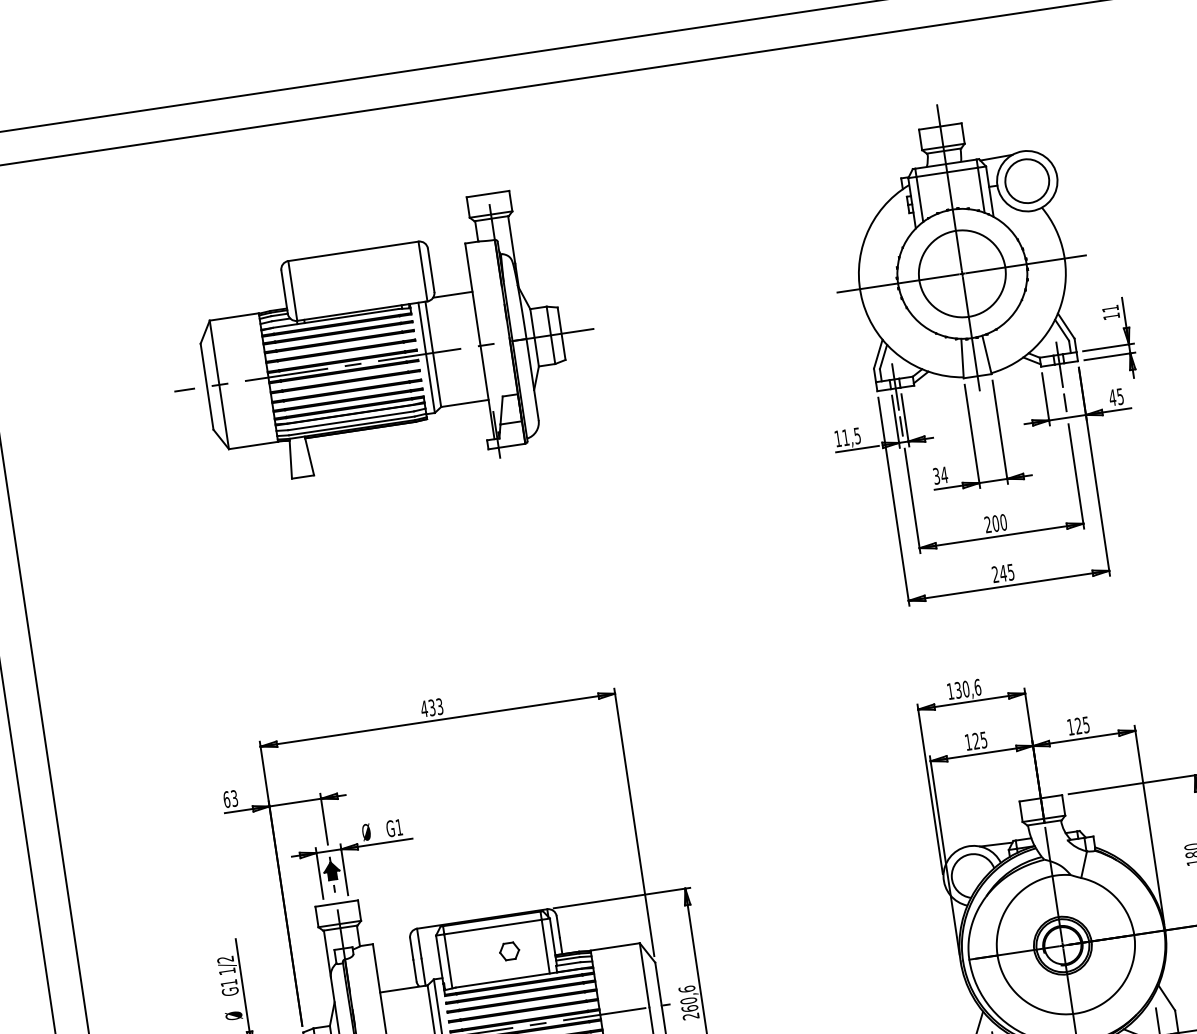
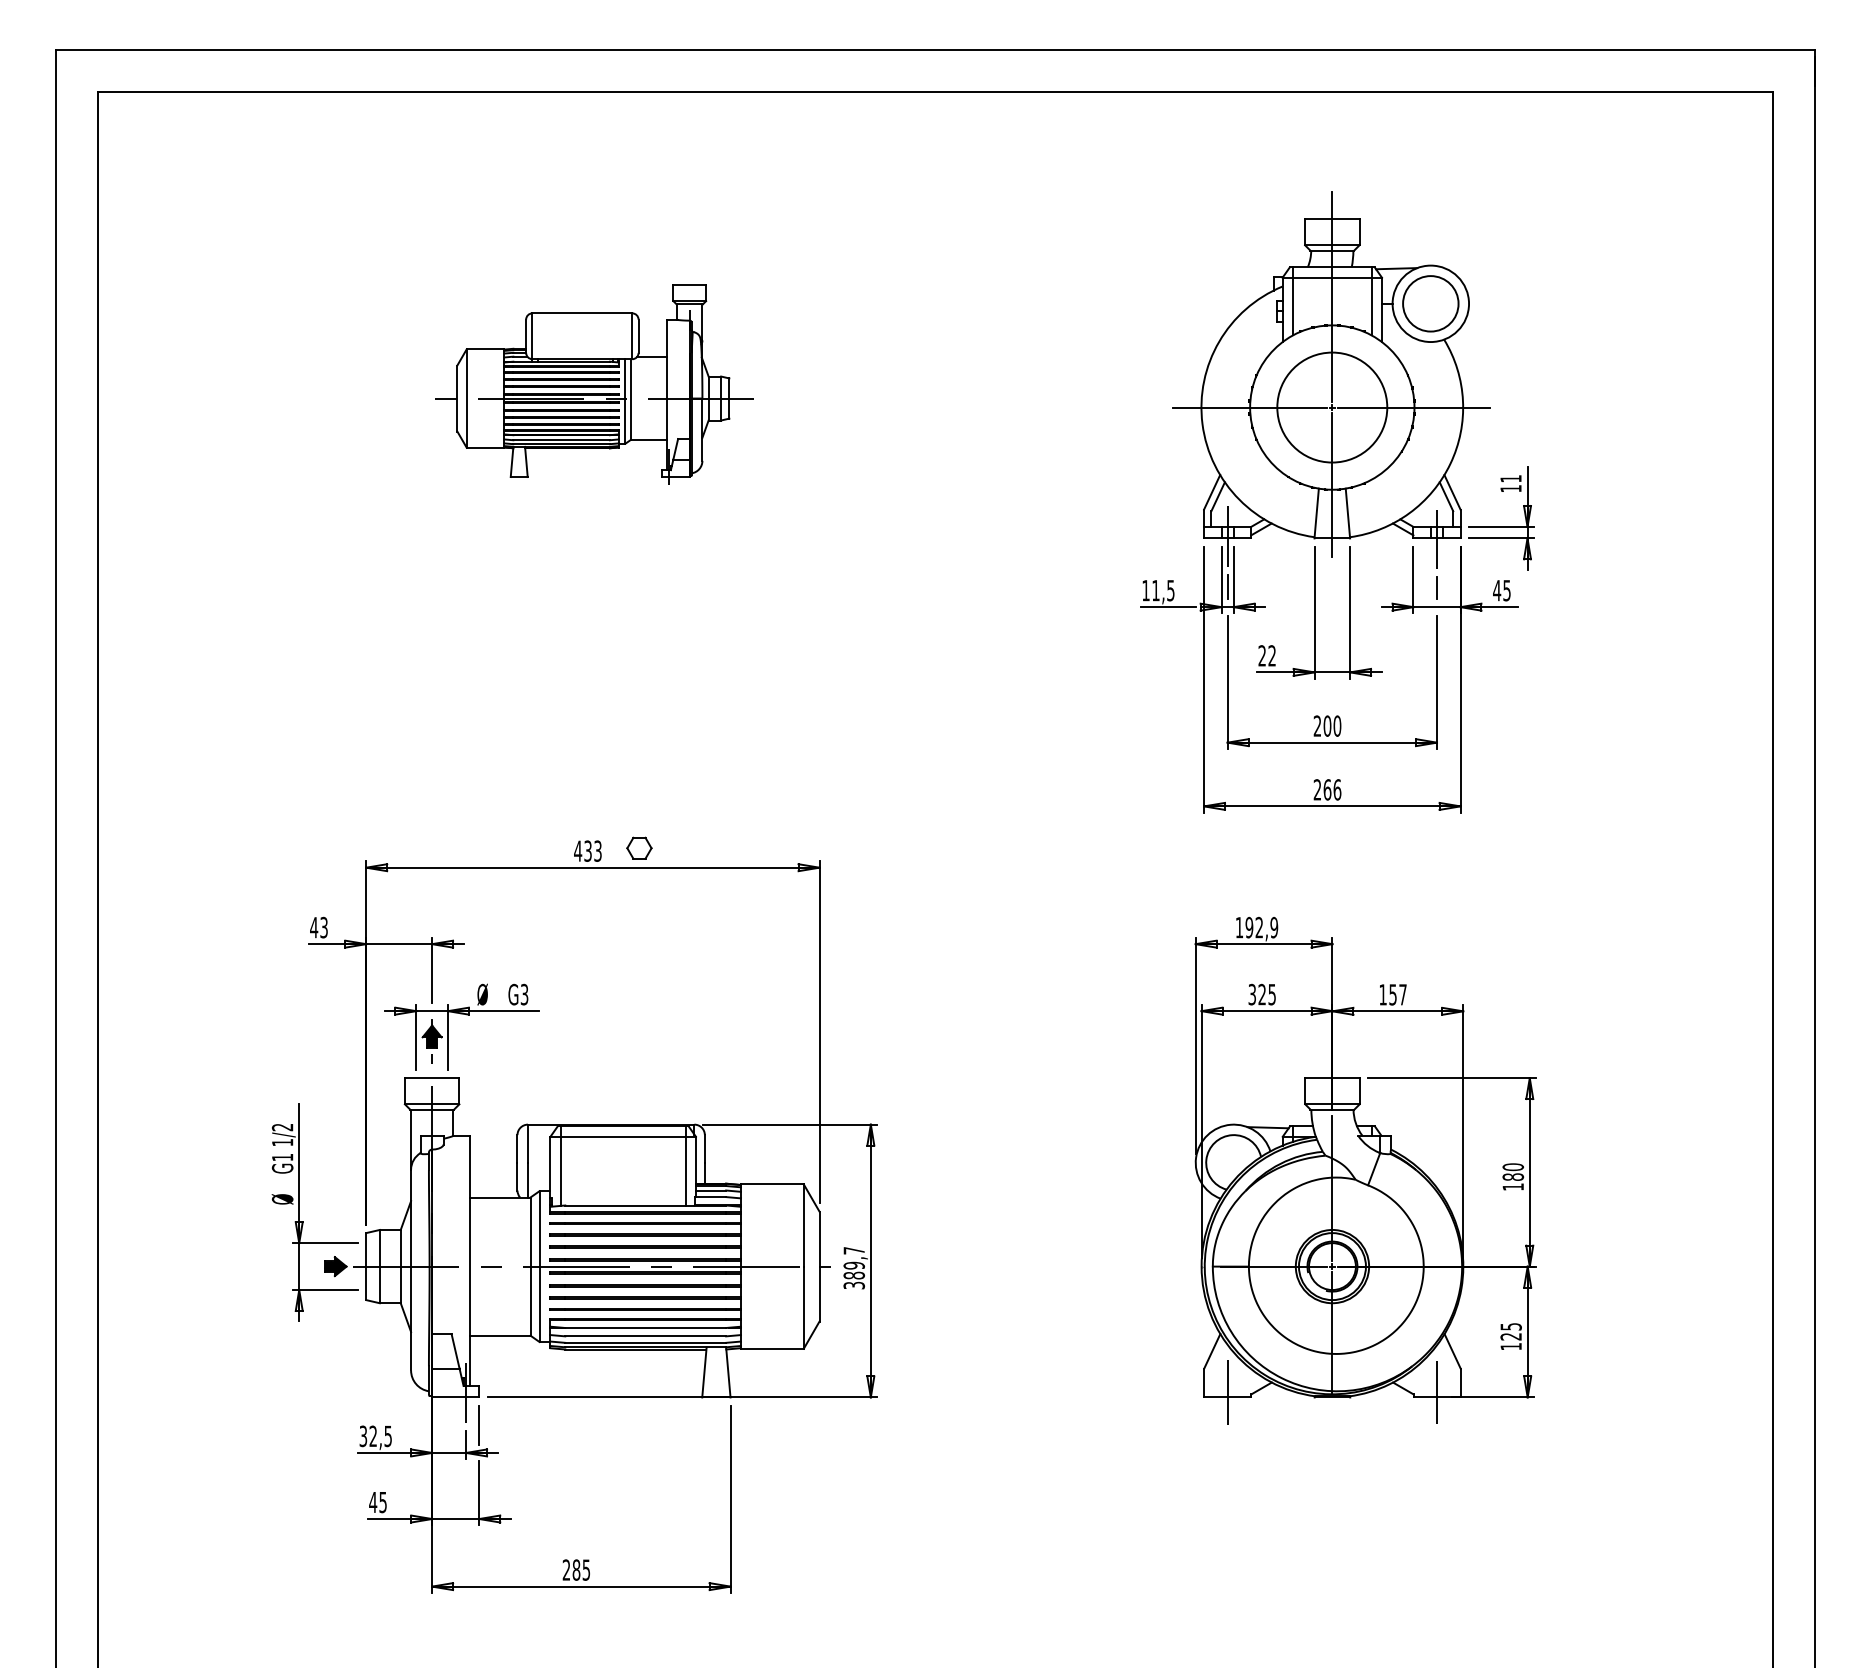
part: (381, 342) -> (593, 384), size x0.6
text: (940, 475) -> (1267, 655), 34 -> 22
text: (1007, 572) -> (1332, 789), 245 -> 266
text: (967, 688) -> (1261, 927), 130,6 -> 192,9
text: (1081, 725) -> (1397, 994), 125 -> 157
text: (967, 742) -> (1251, 994), 125 -> 325
text: (227, 799) -> (314, 927), 63 -> 43
text: (399, 827) -> (524, 994), G1 -> G3
part: (509, 950) -> (639, 847), moved
text: (689, 1002) -> (854, 1267), 260,6 -> 389,7

